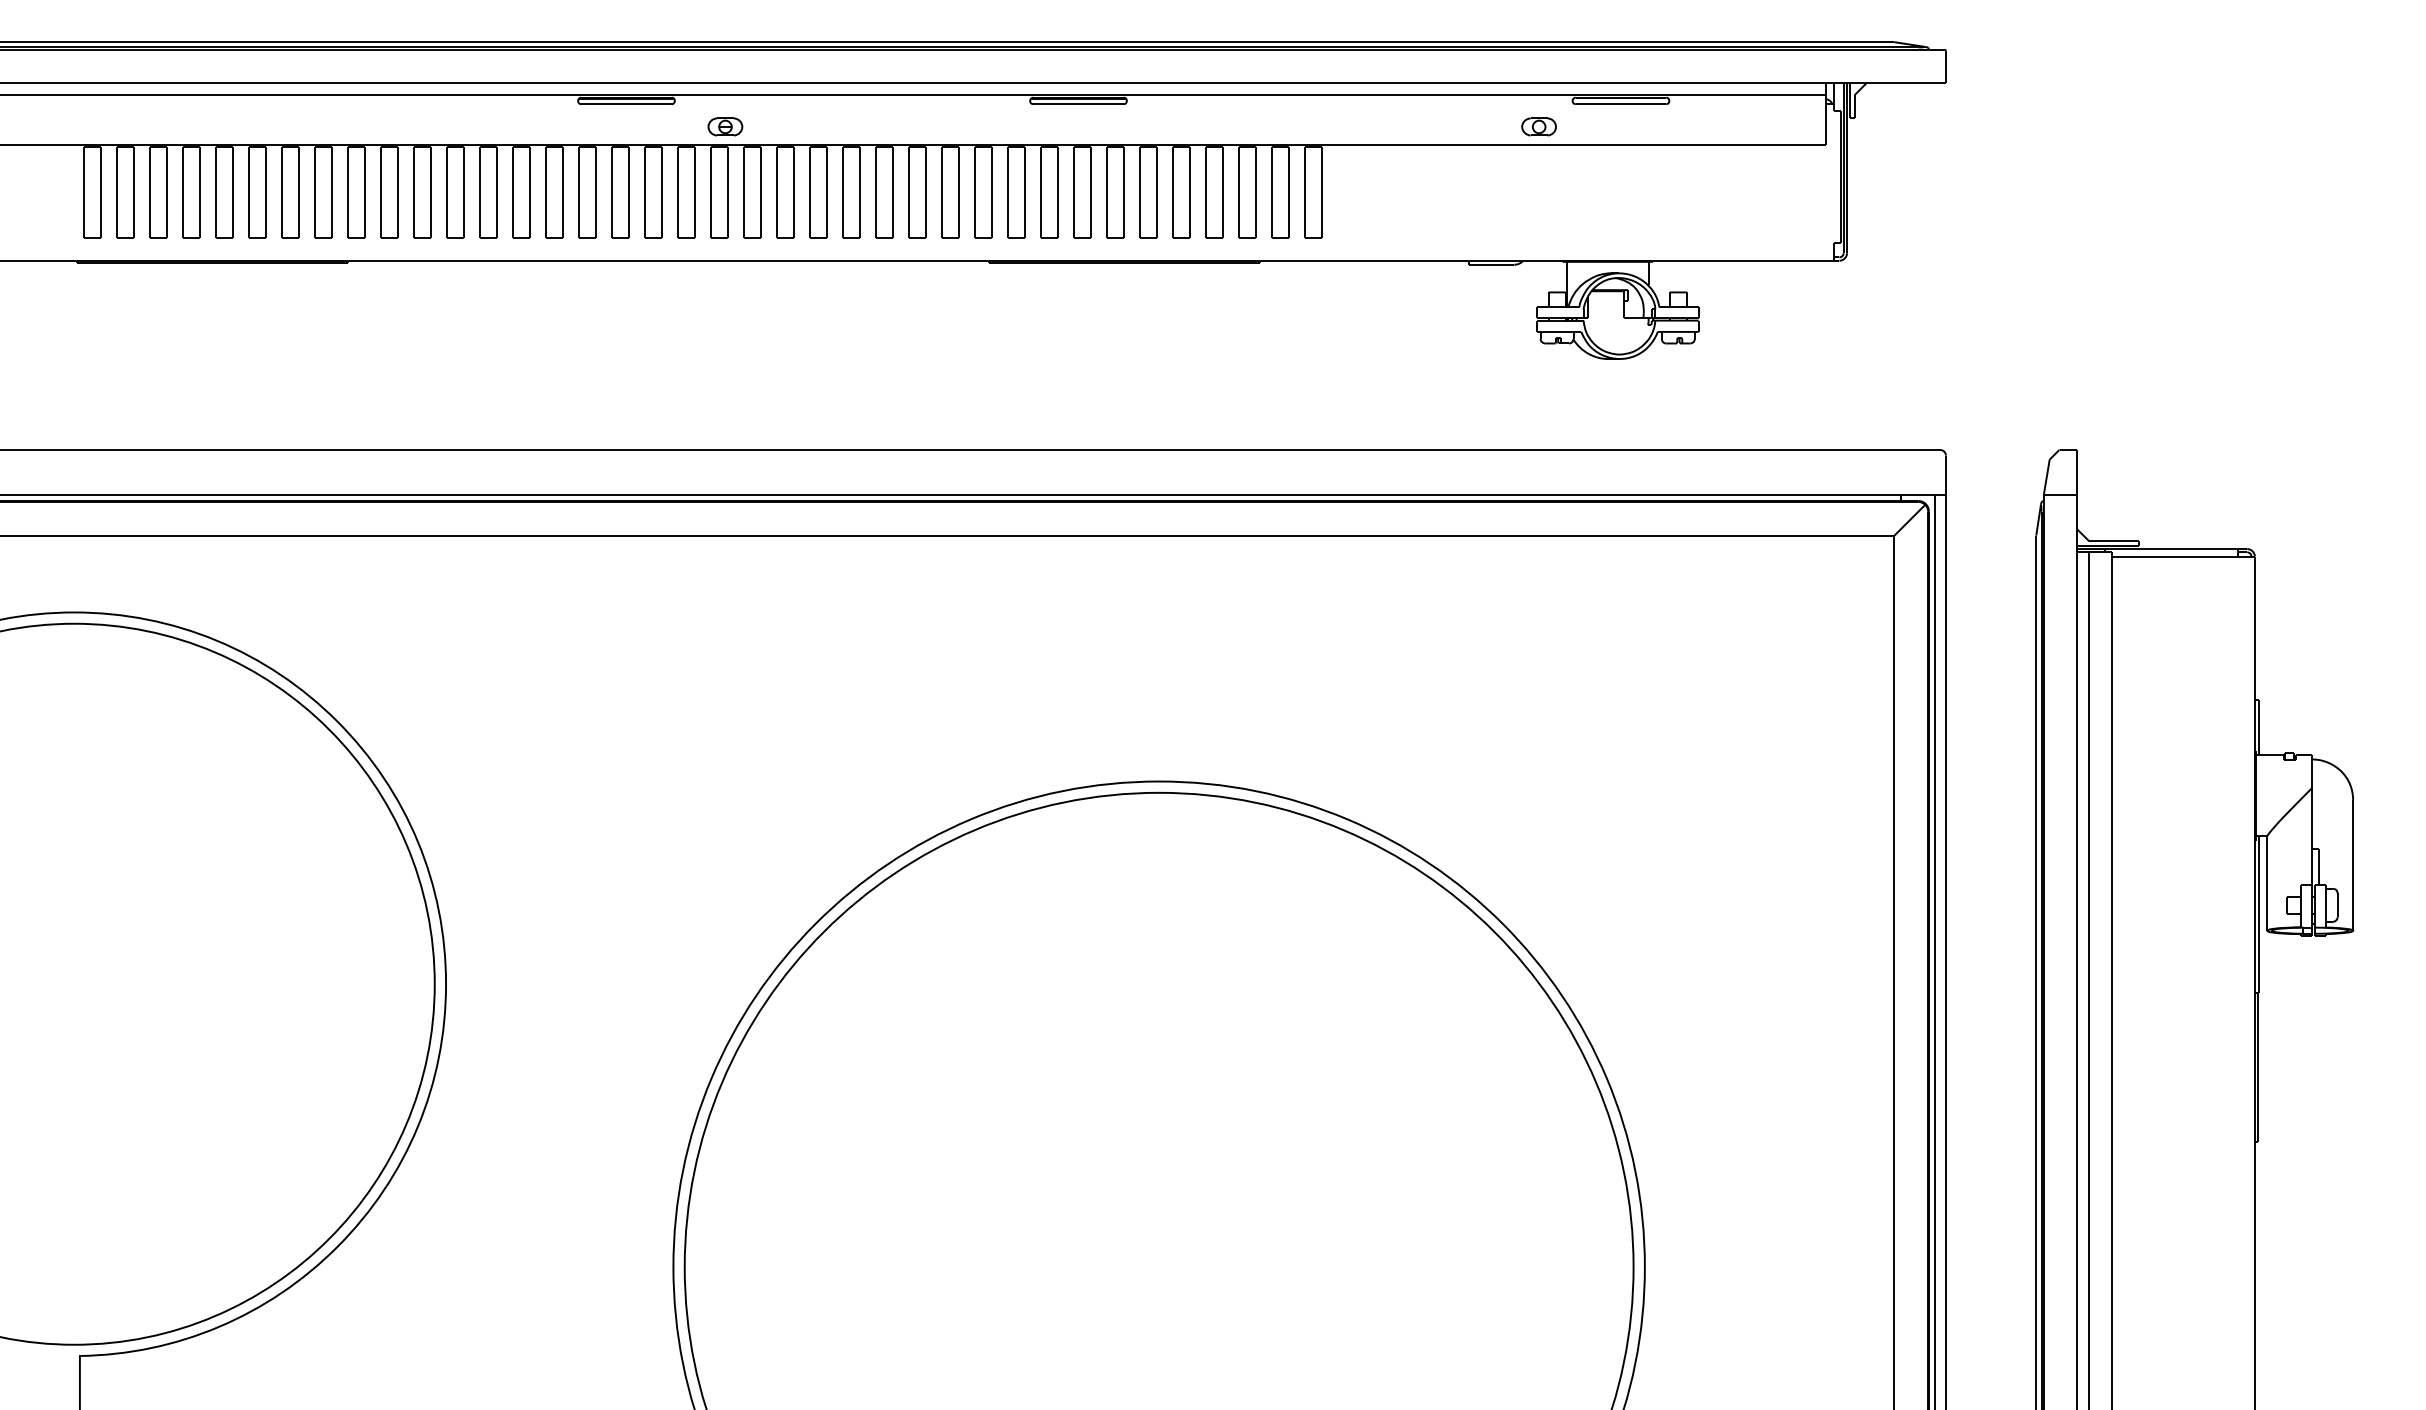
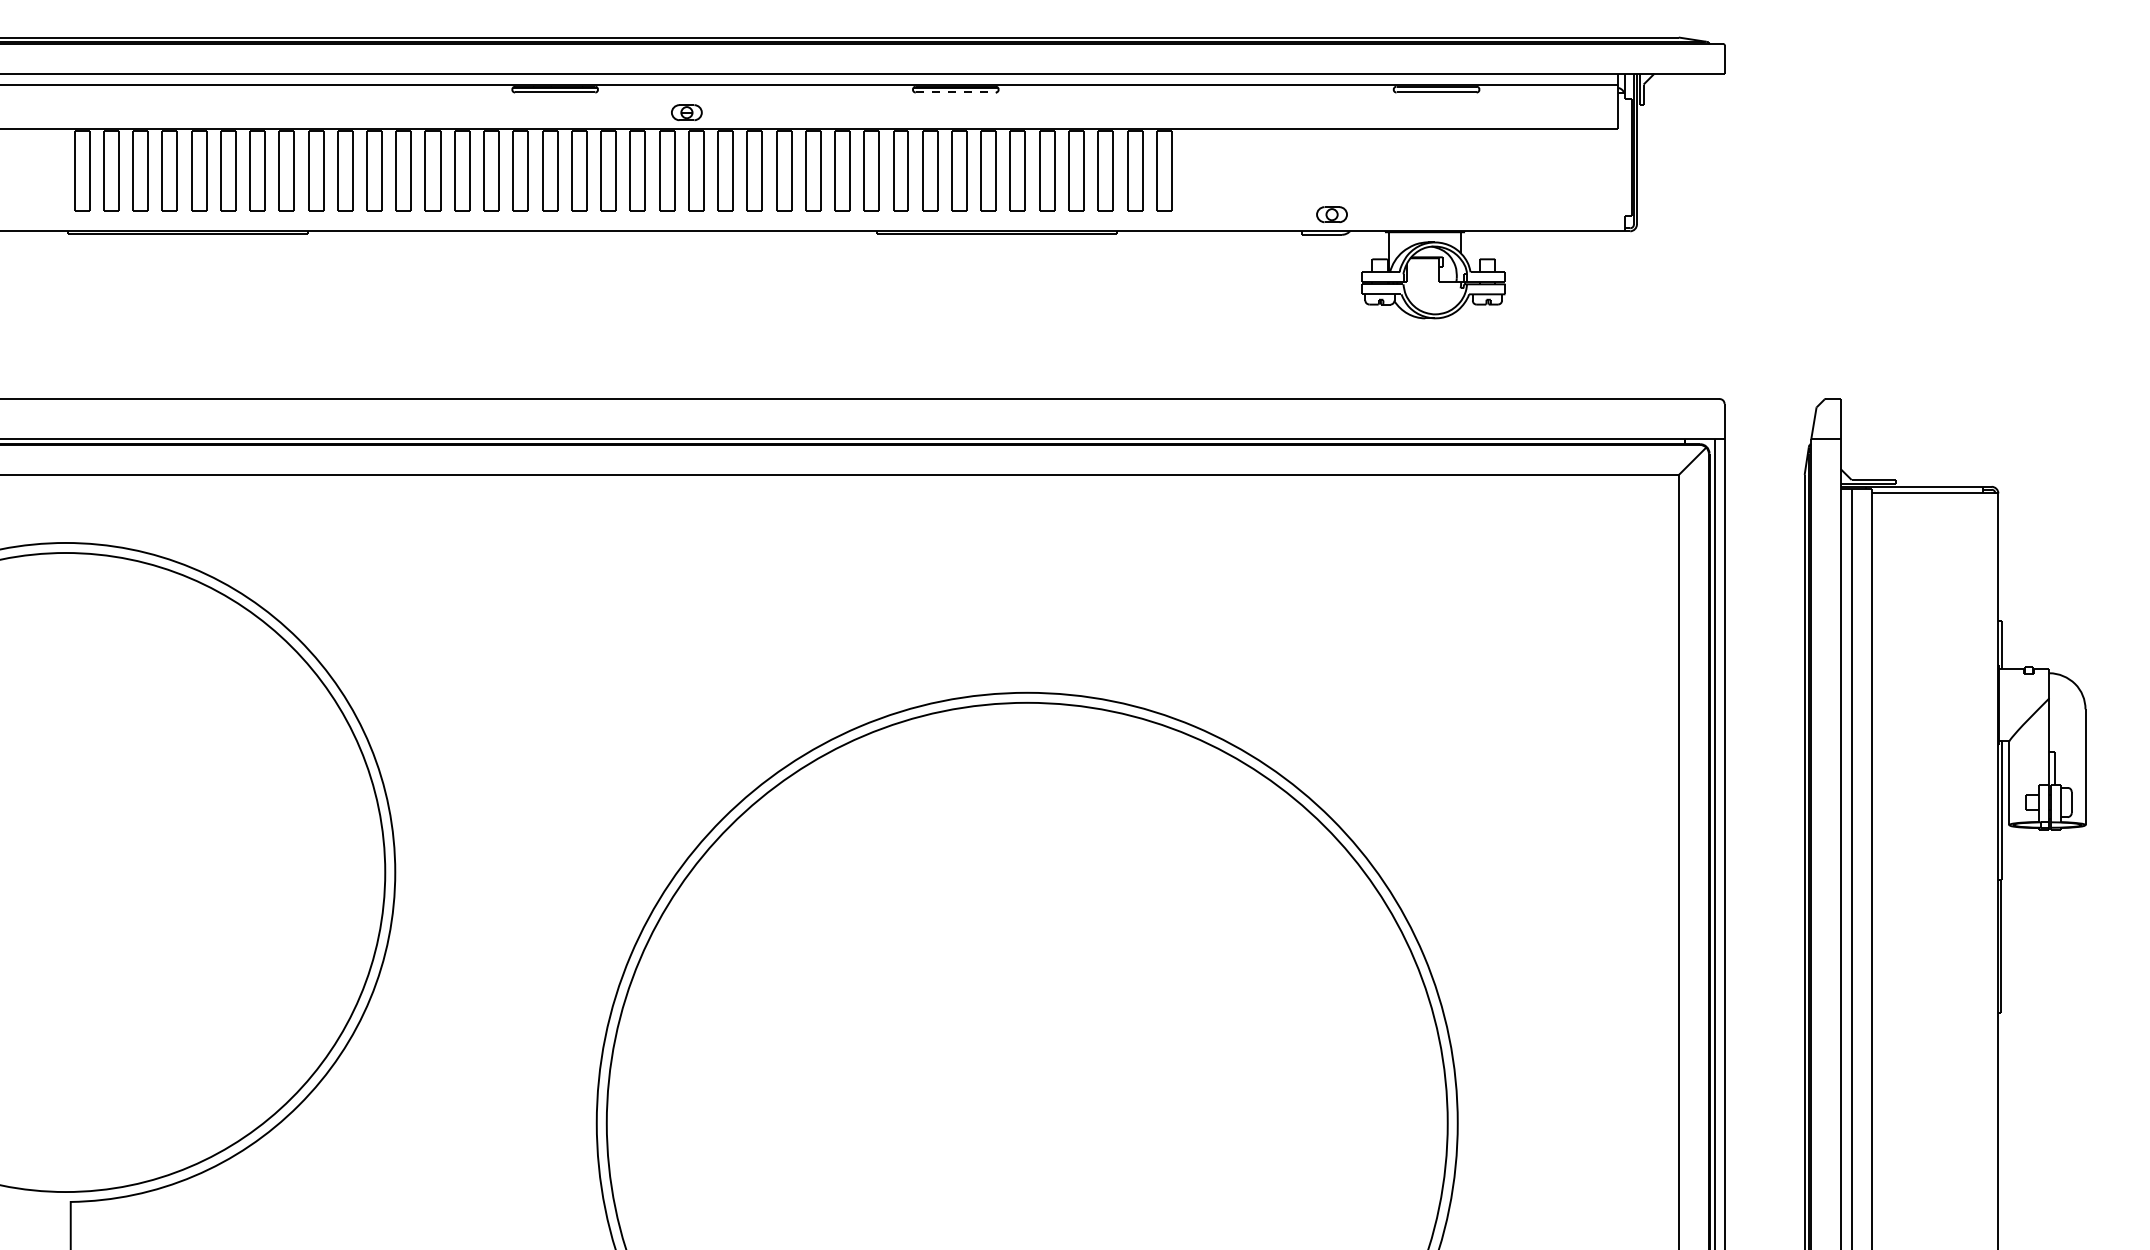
line: (1079, 104) -> (956, 92), solid -> dashed
part: (725, 126) -> (686, 112), moved
part: (1538, 126) -> (1331, 214), moved

